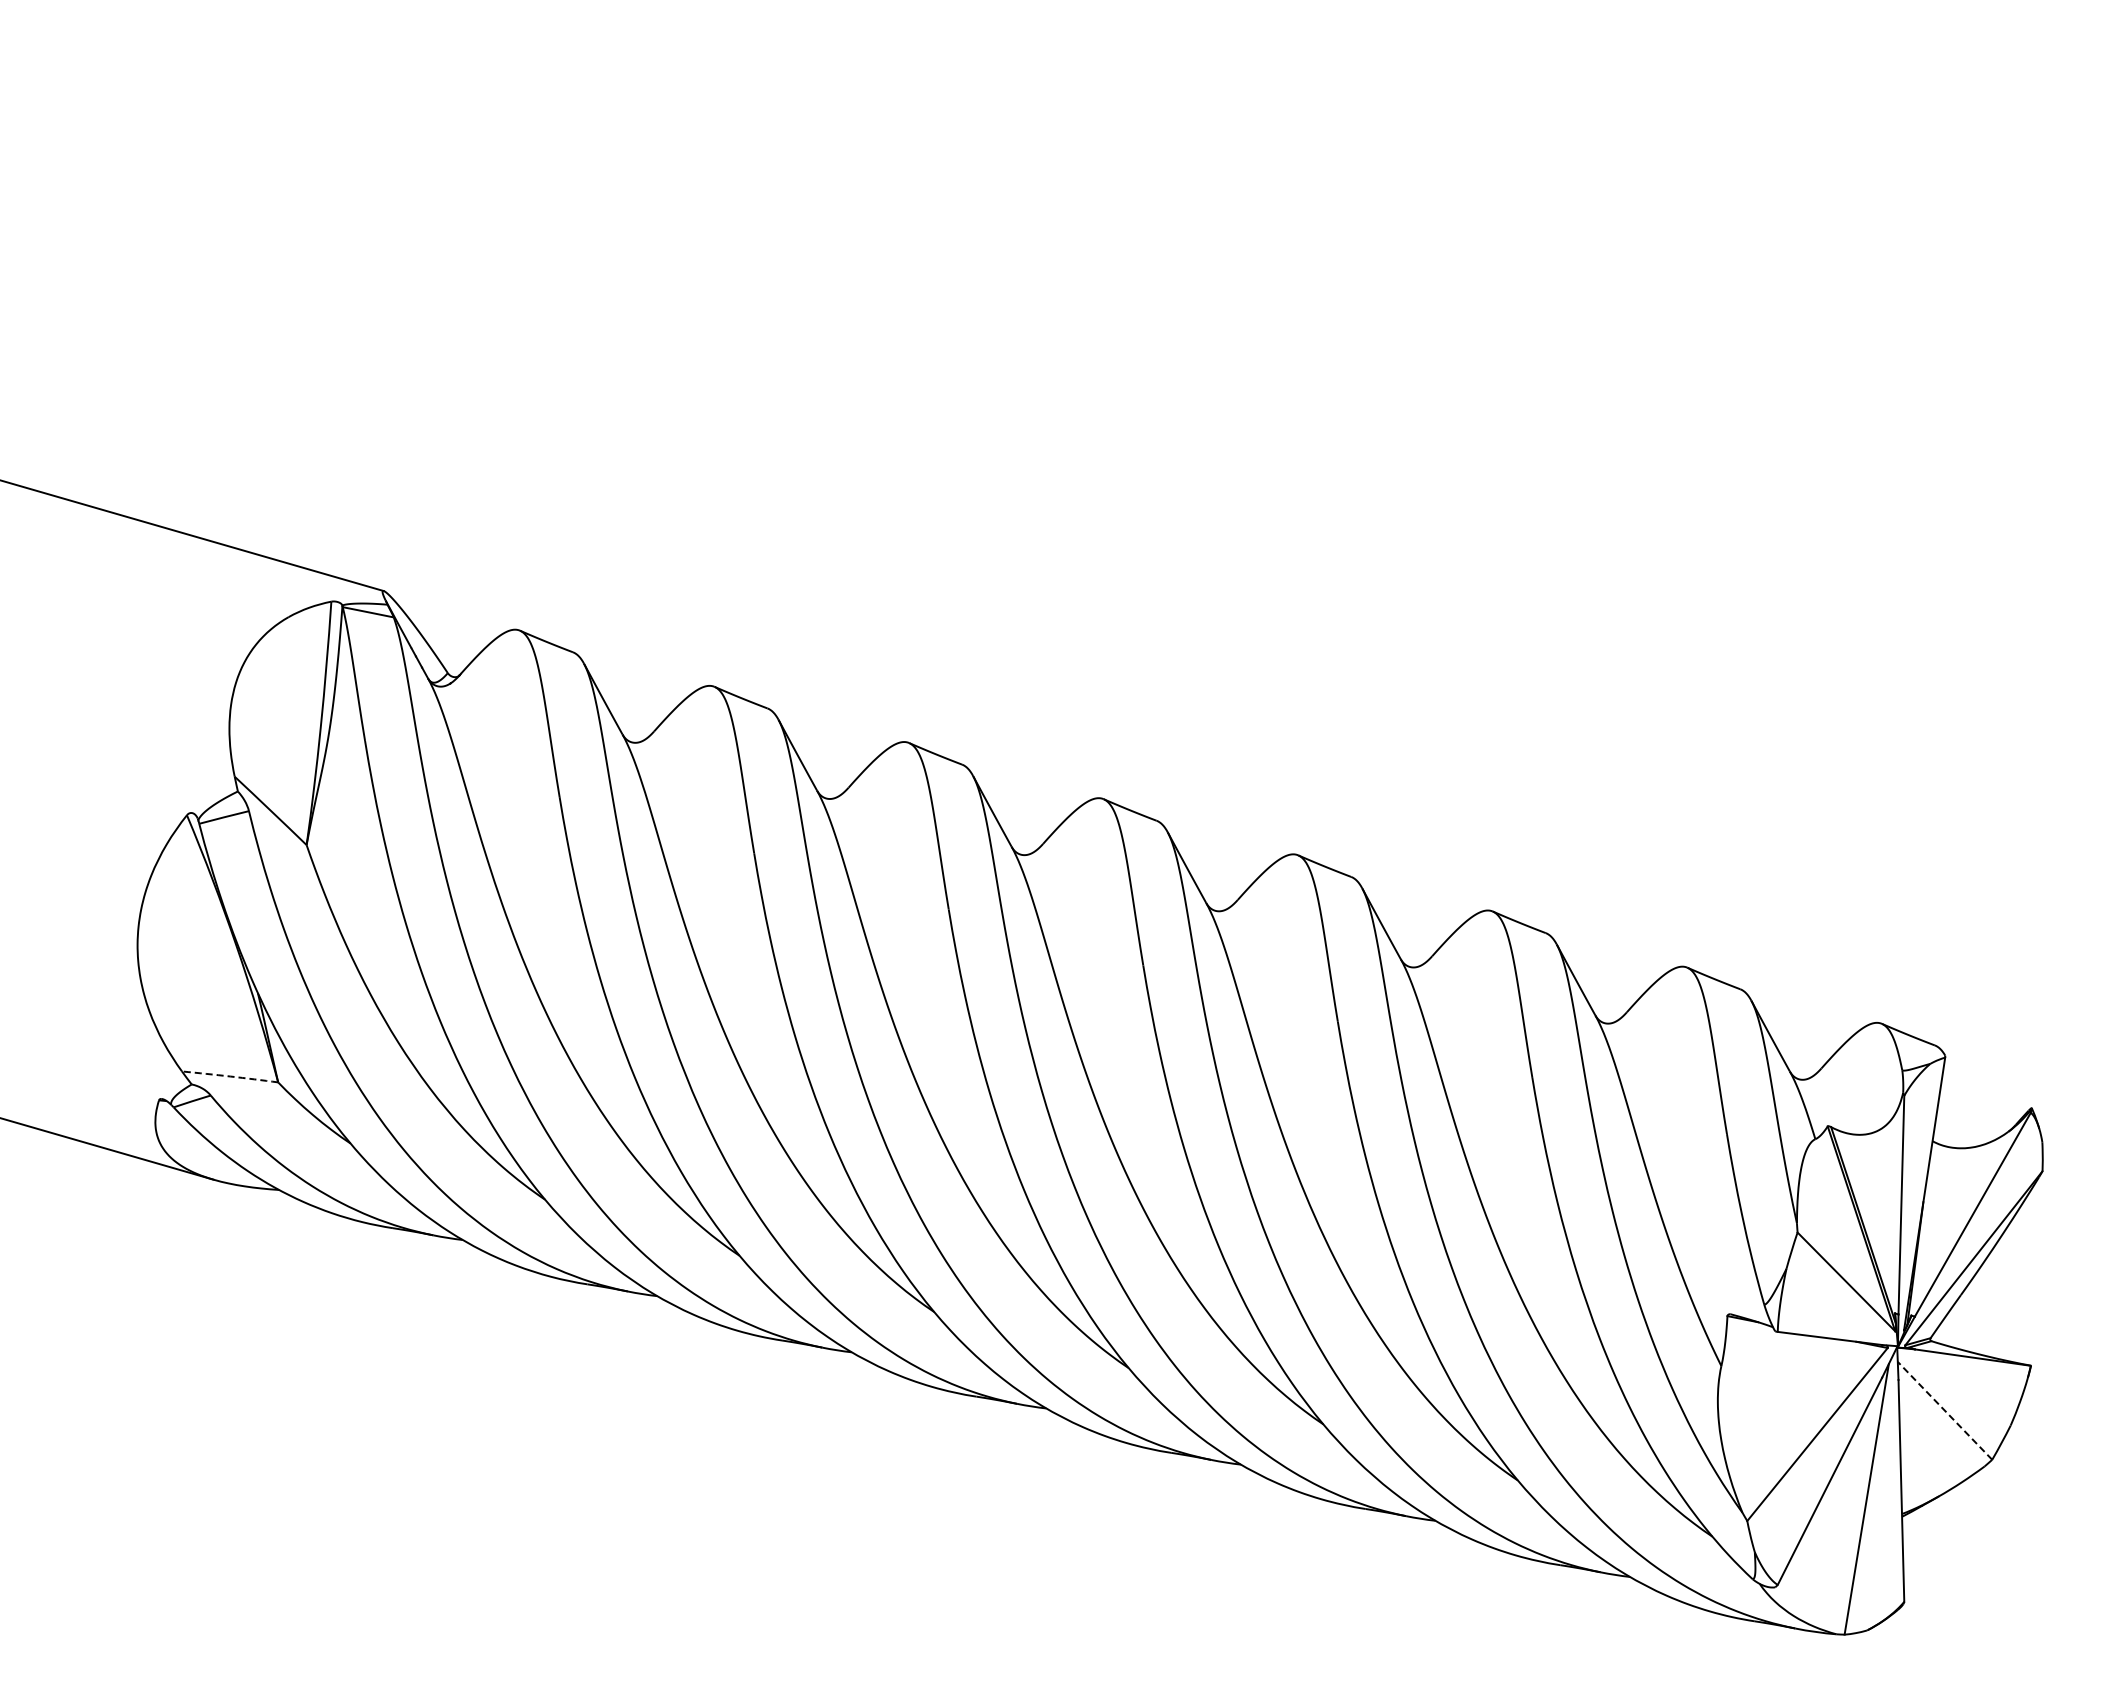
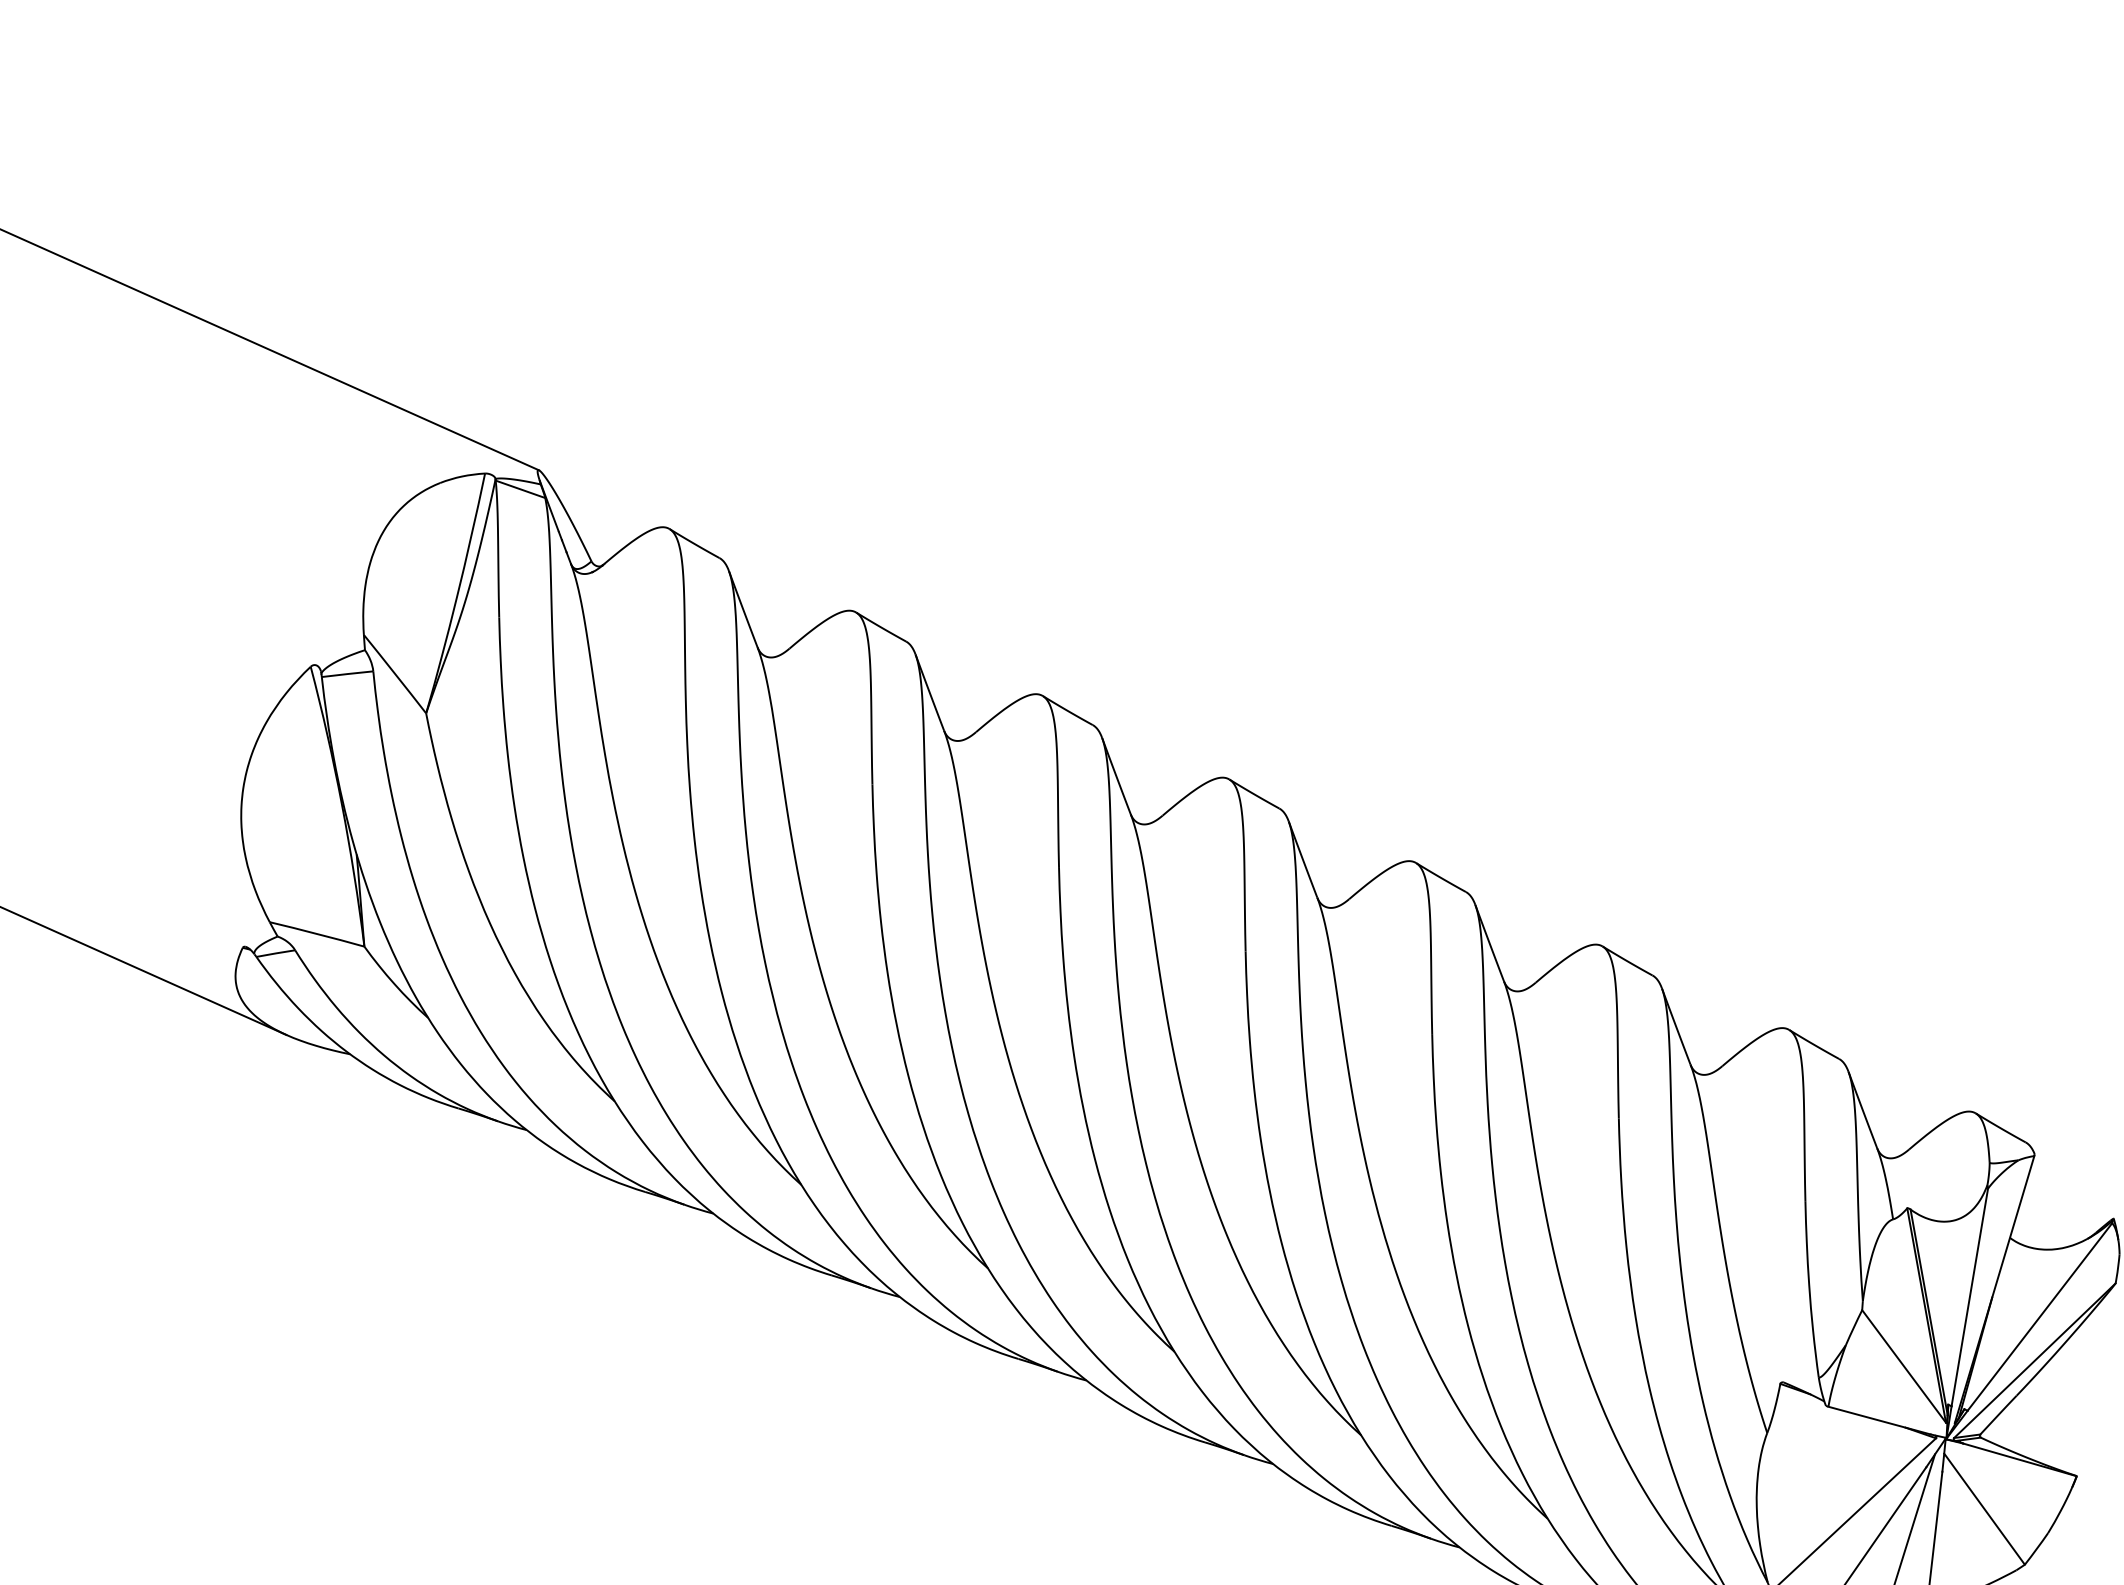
arc: (230, 1076) -> (317, 934), dashed -> solid
line: (1945, 1410) -> (1985, 1508), dashed -> solid

